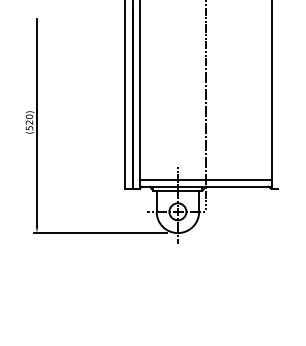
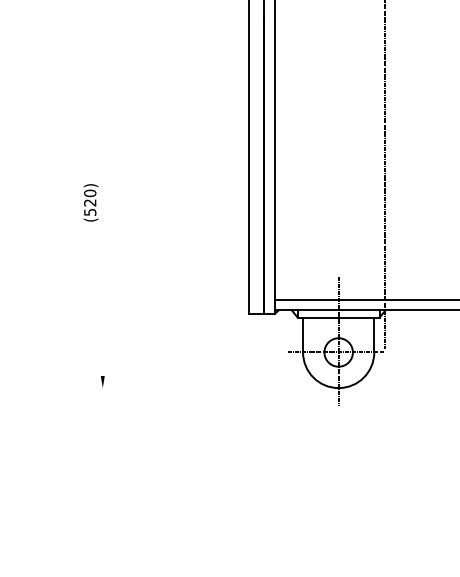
line: (37, 122) -> (103, 202), removed
line: (100, 233) -> (209, 388), removed

